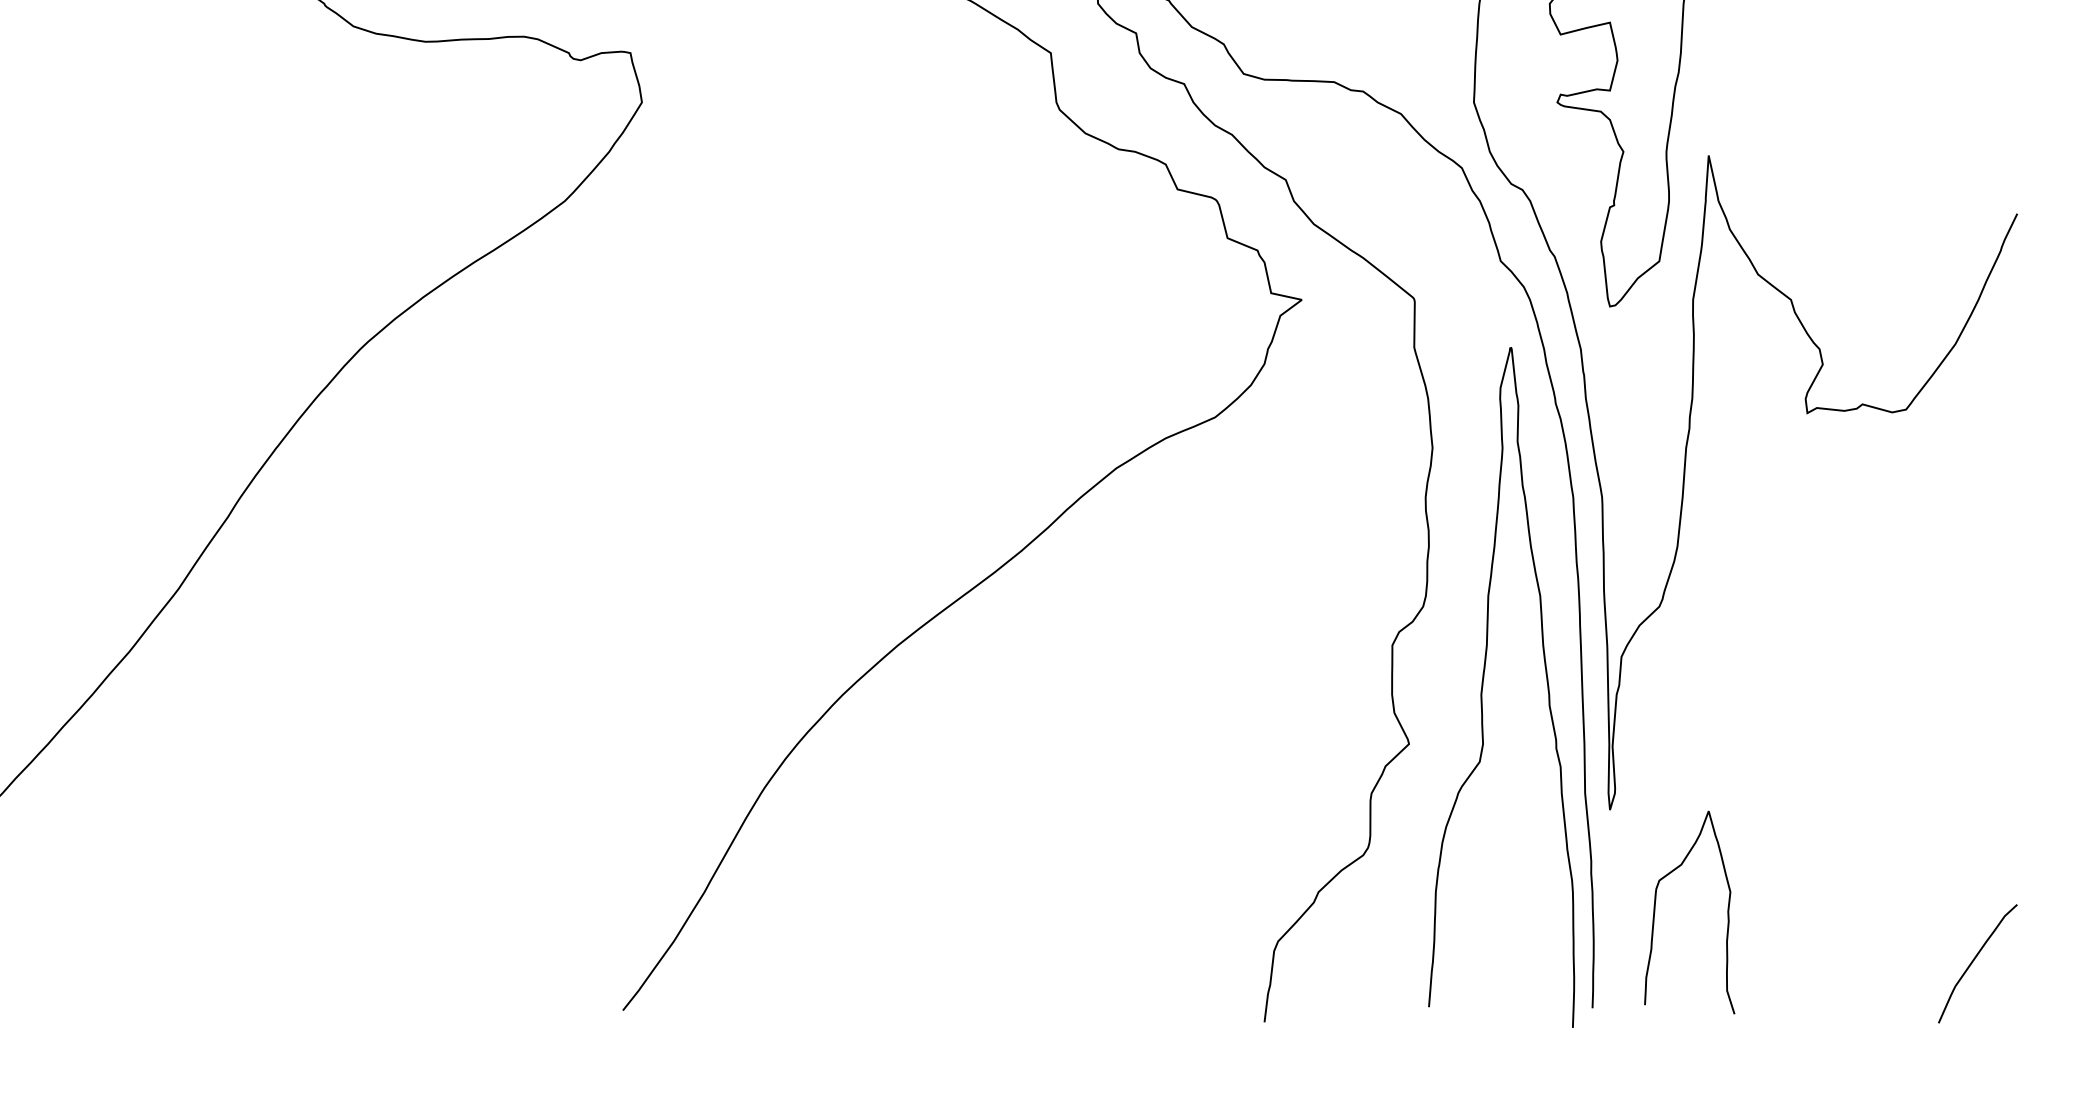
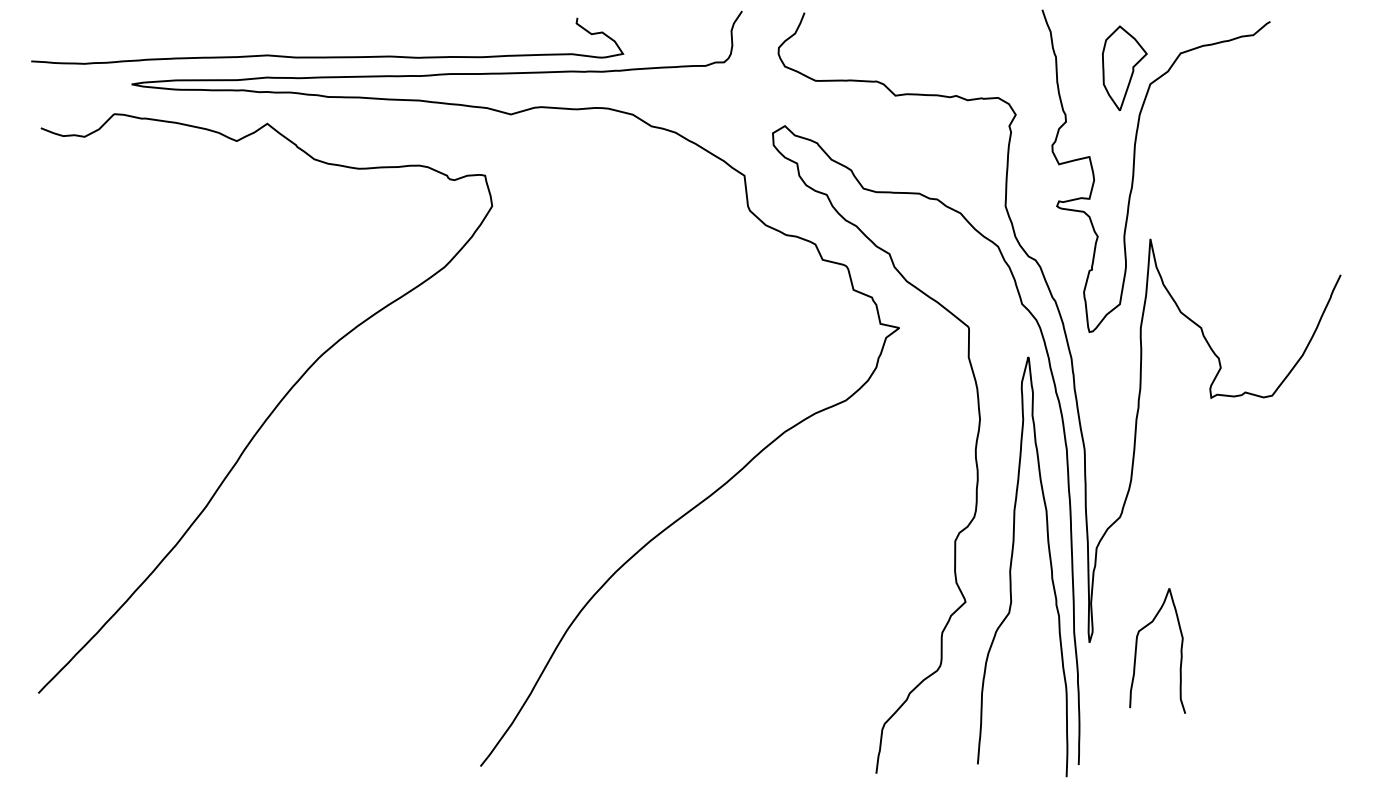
curve: (1656, 905) -> (1137, 646), moved
curve: (1974, 961) -> (1314, 736), removed

